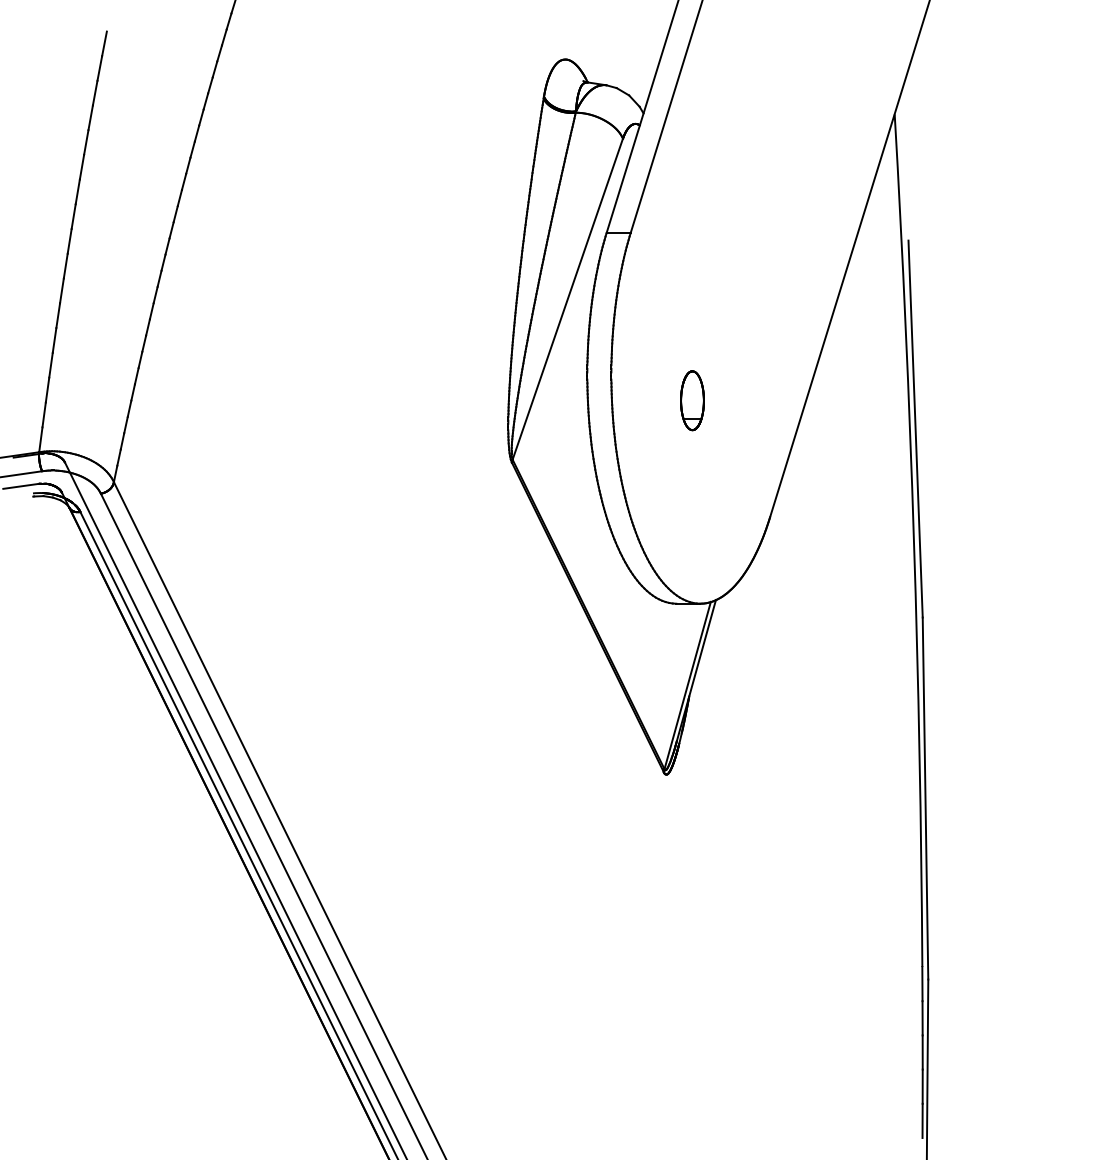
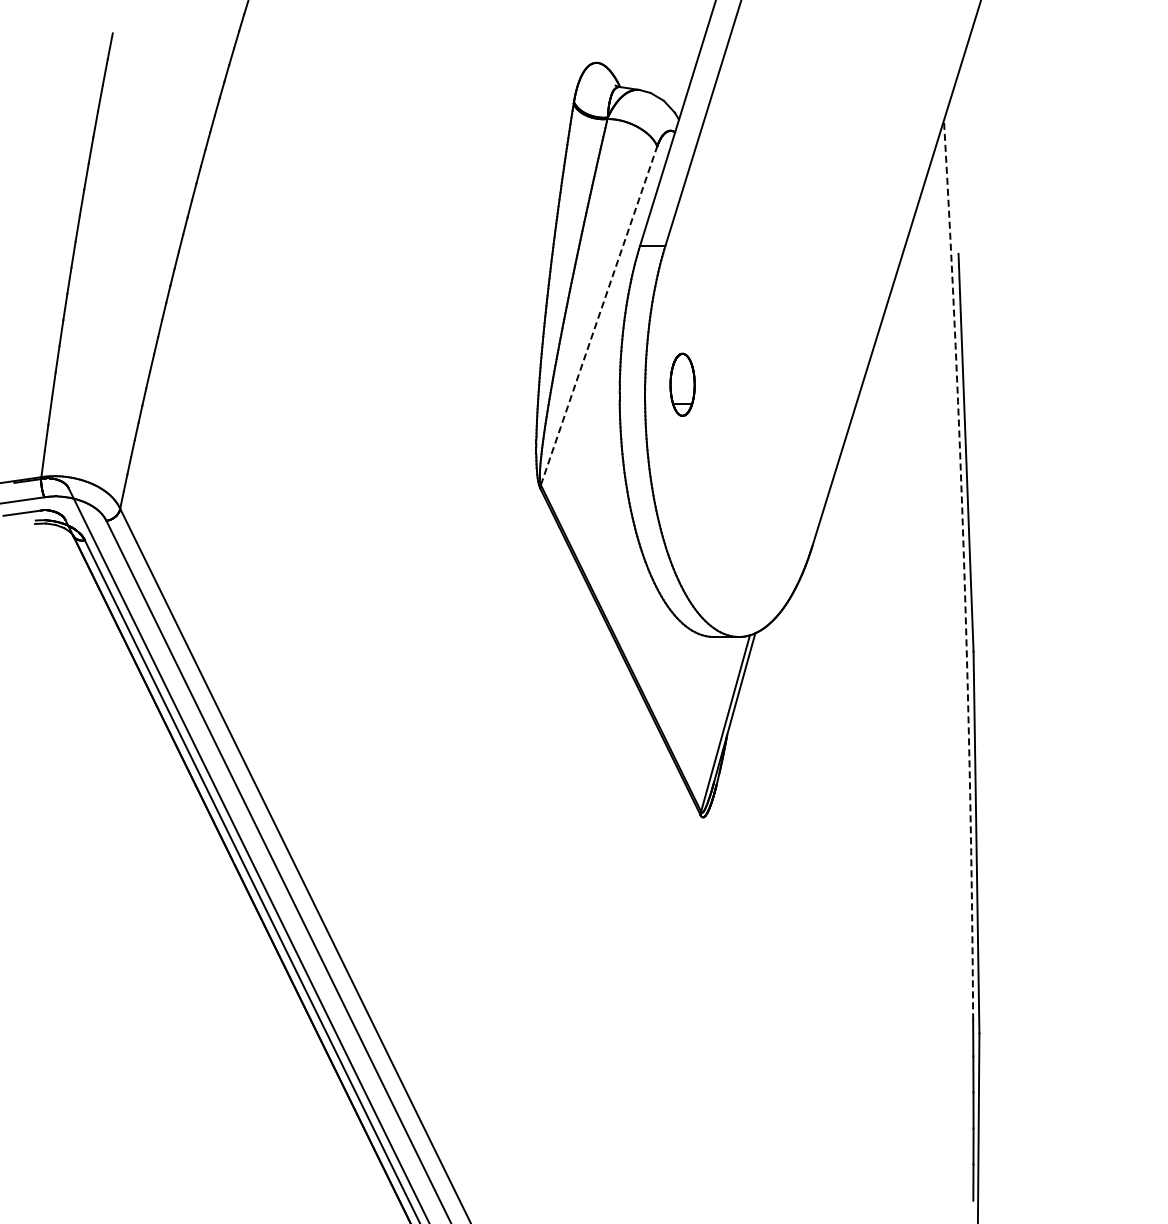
line: (568, 298) -> (599, 315), solid -> dashed
part: (692, 400) -> (682, 384), moved
arc: (914, 540) -> (964, 570), solid -> dashed

